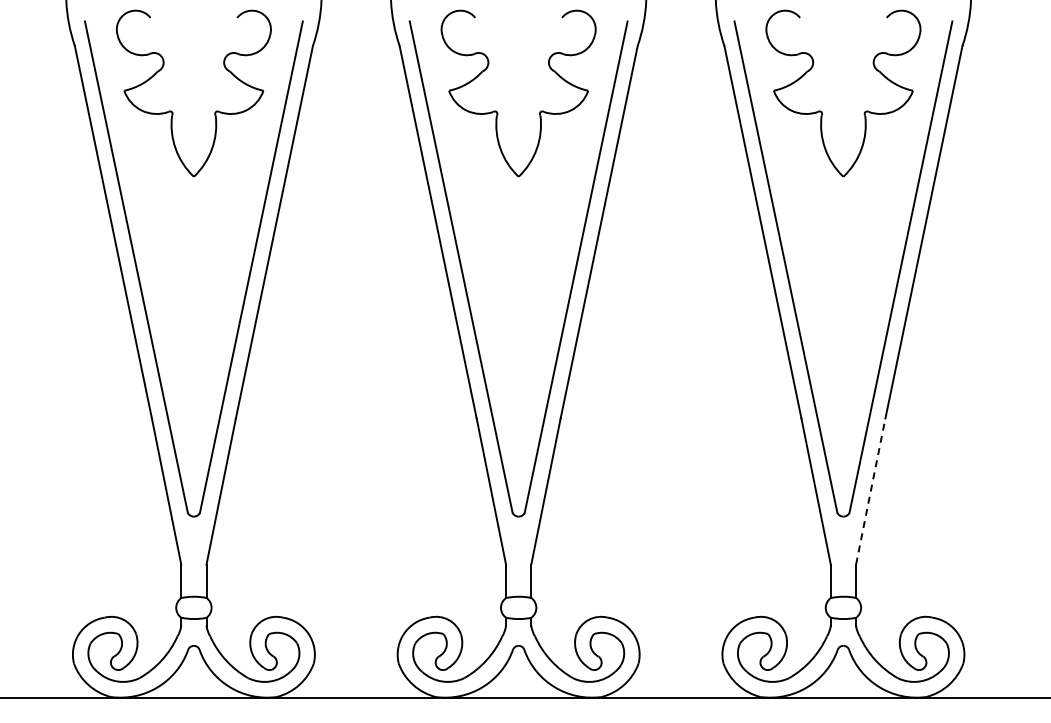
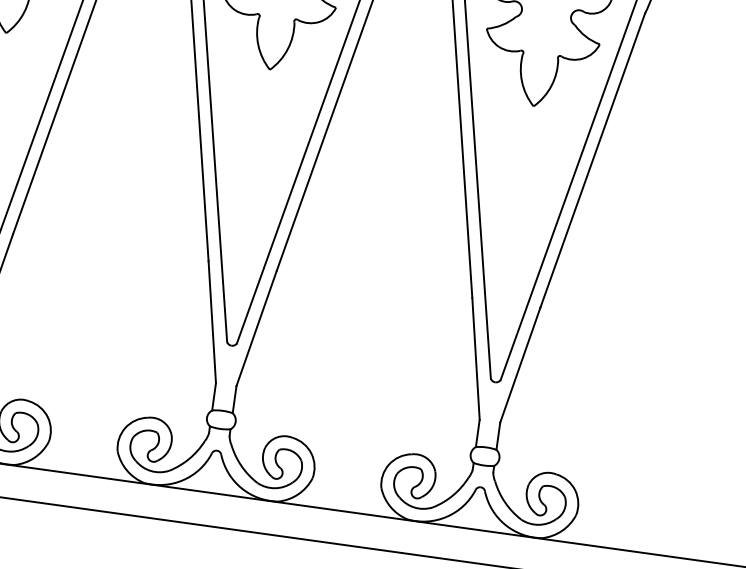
line: (870, 490) -> (520, 364), dashed -> solid

